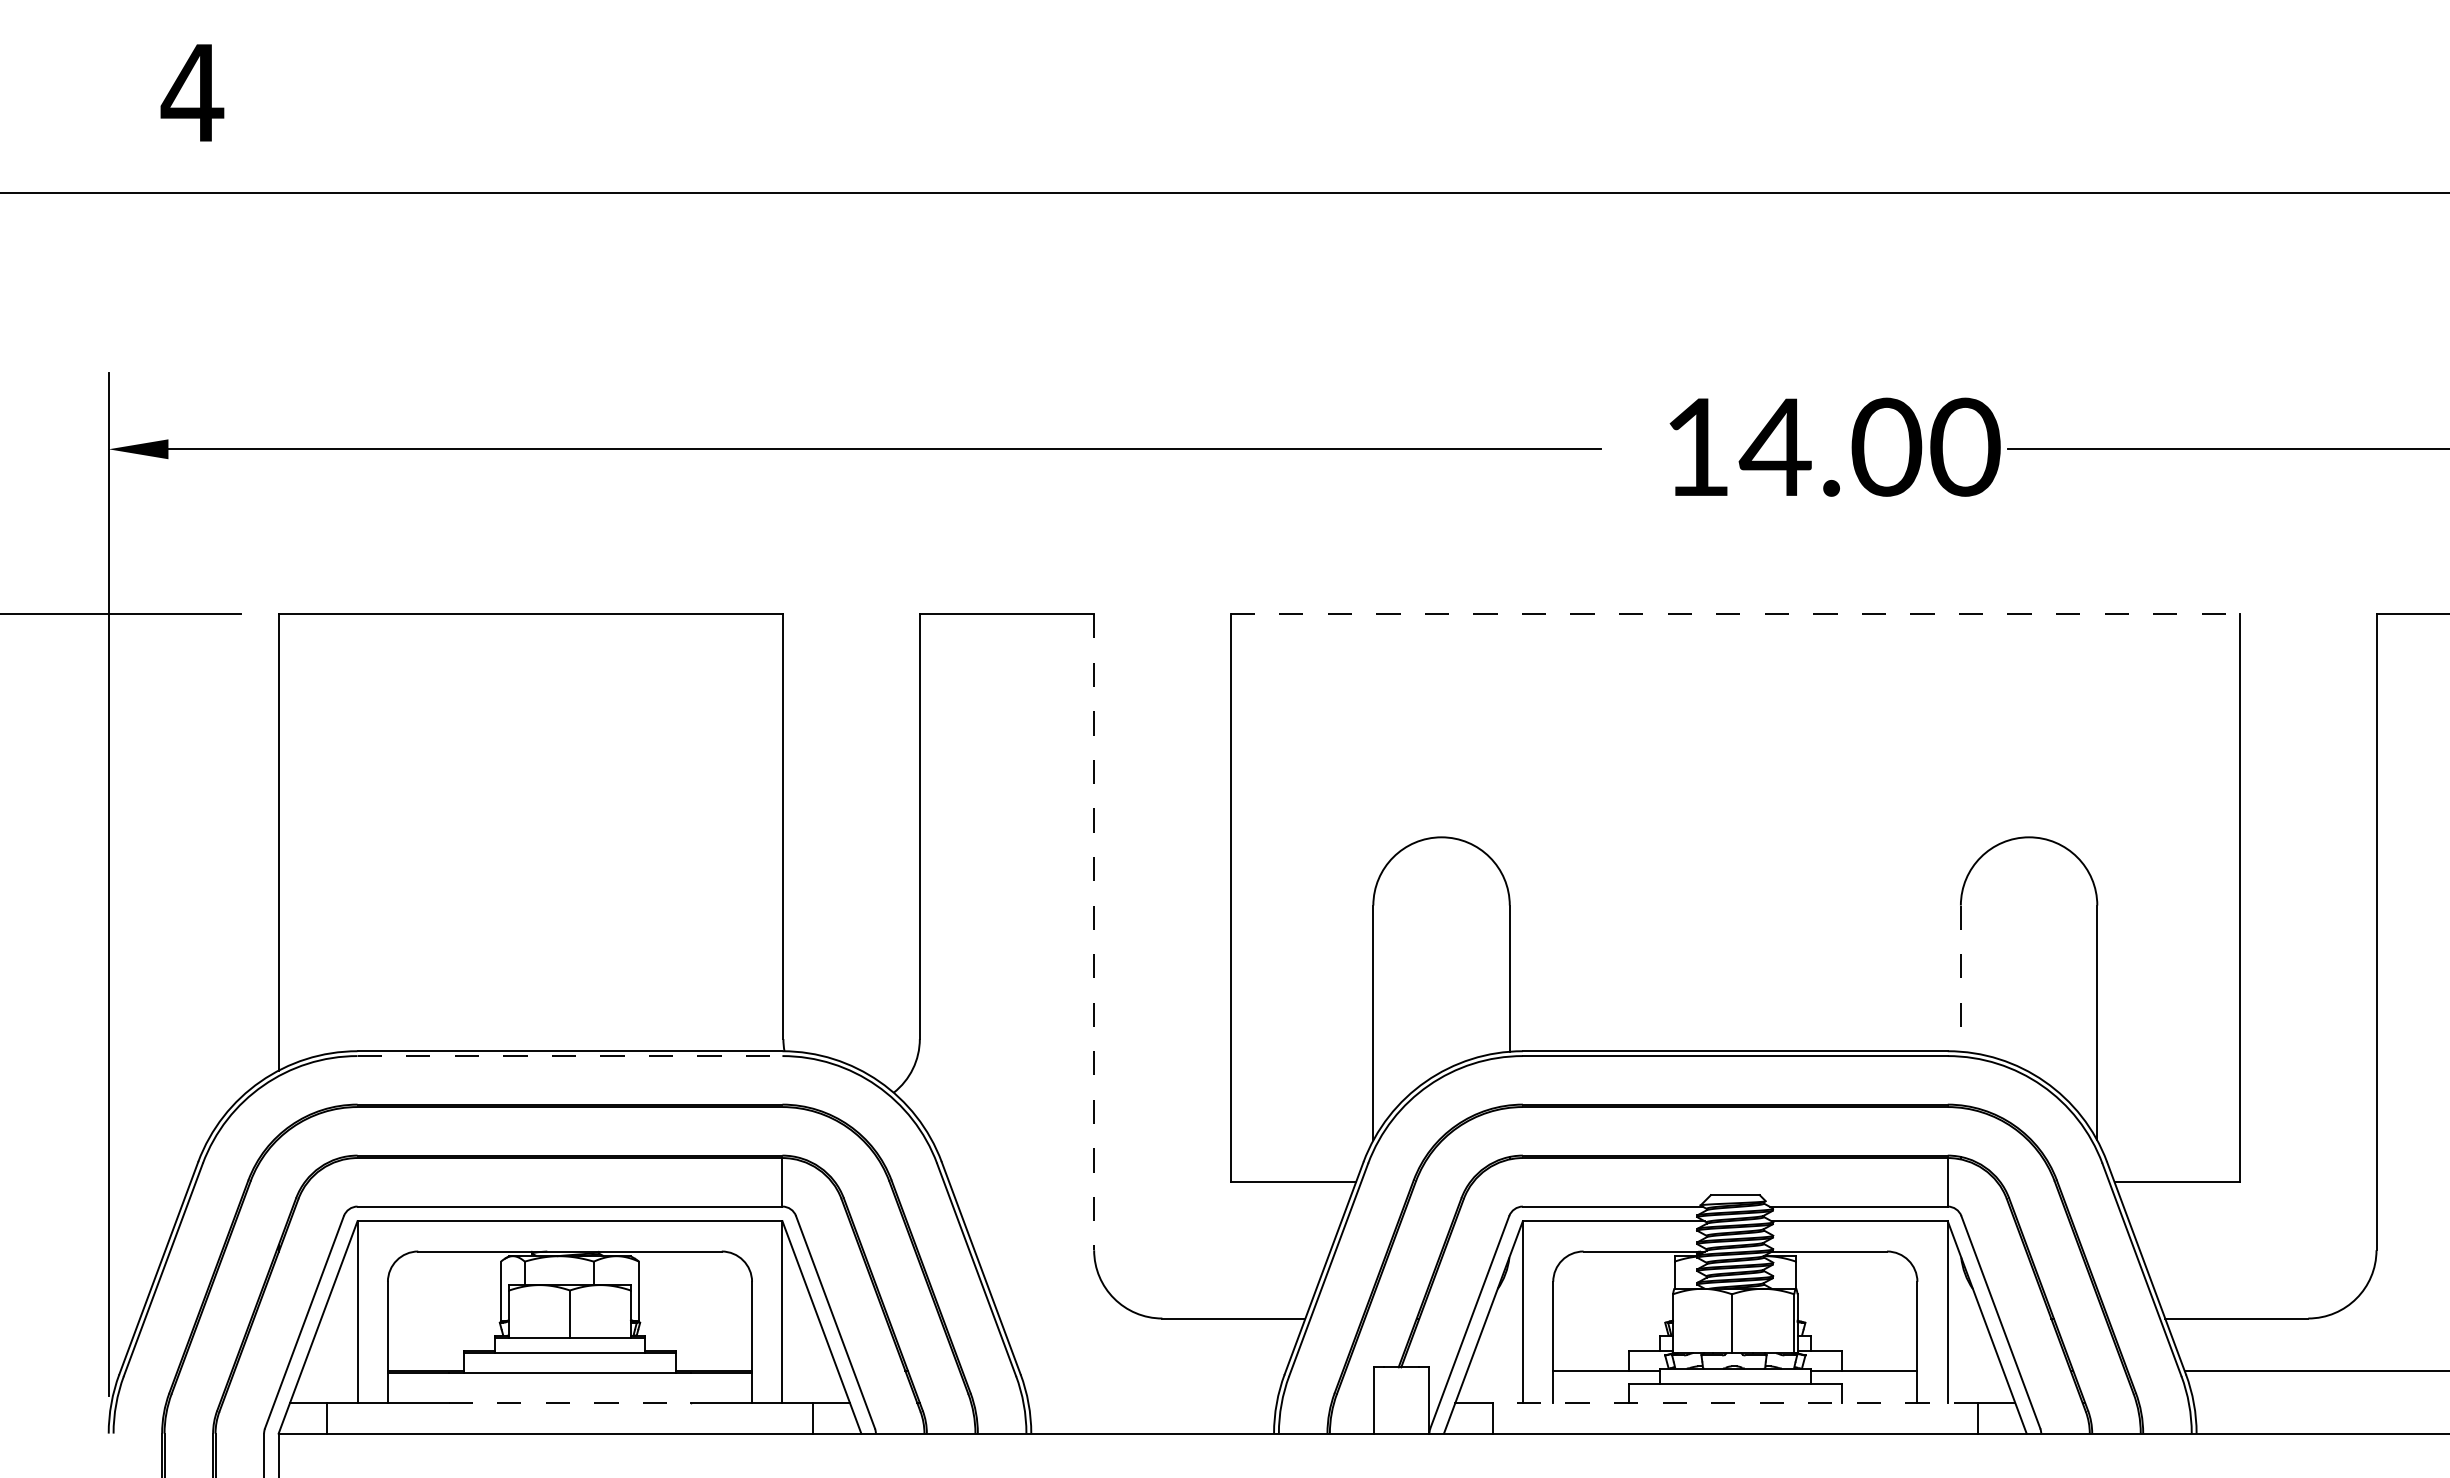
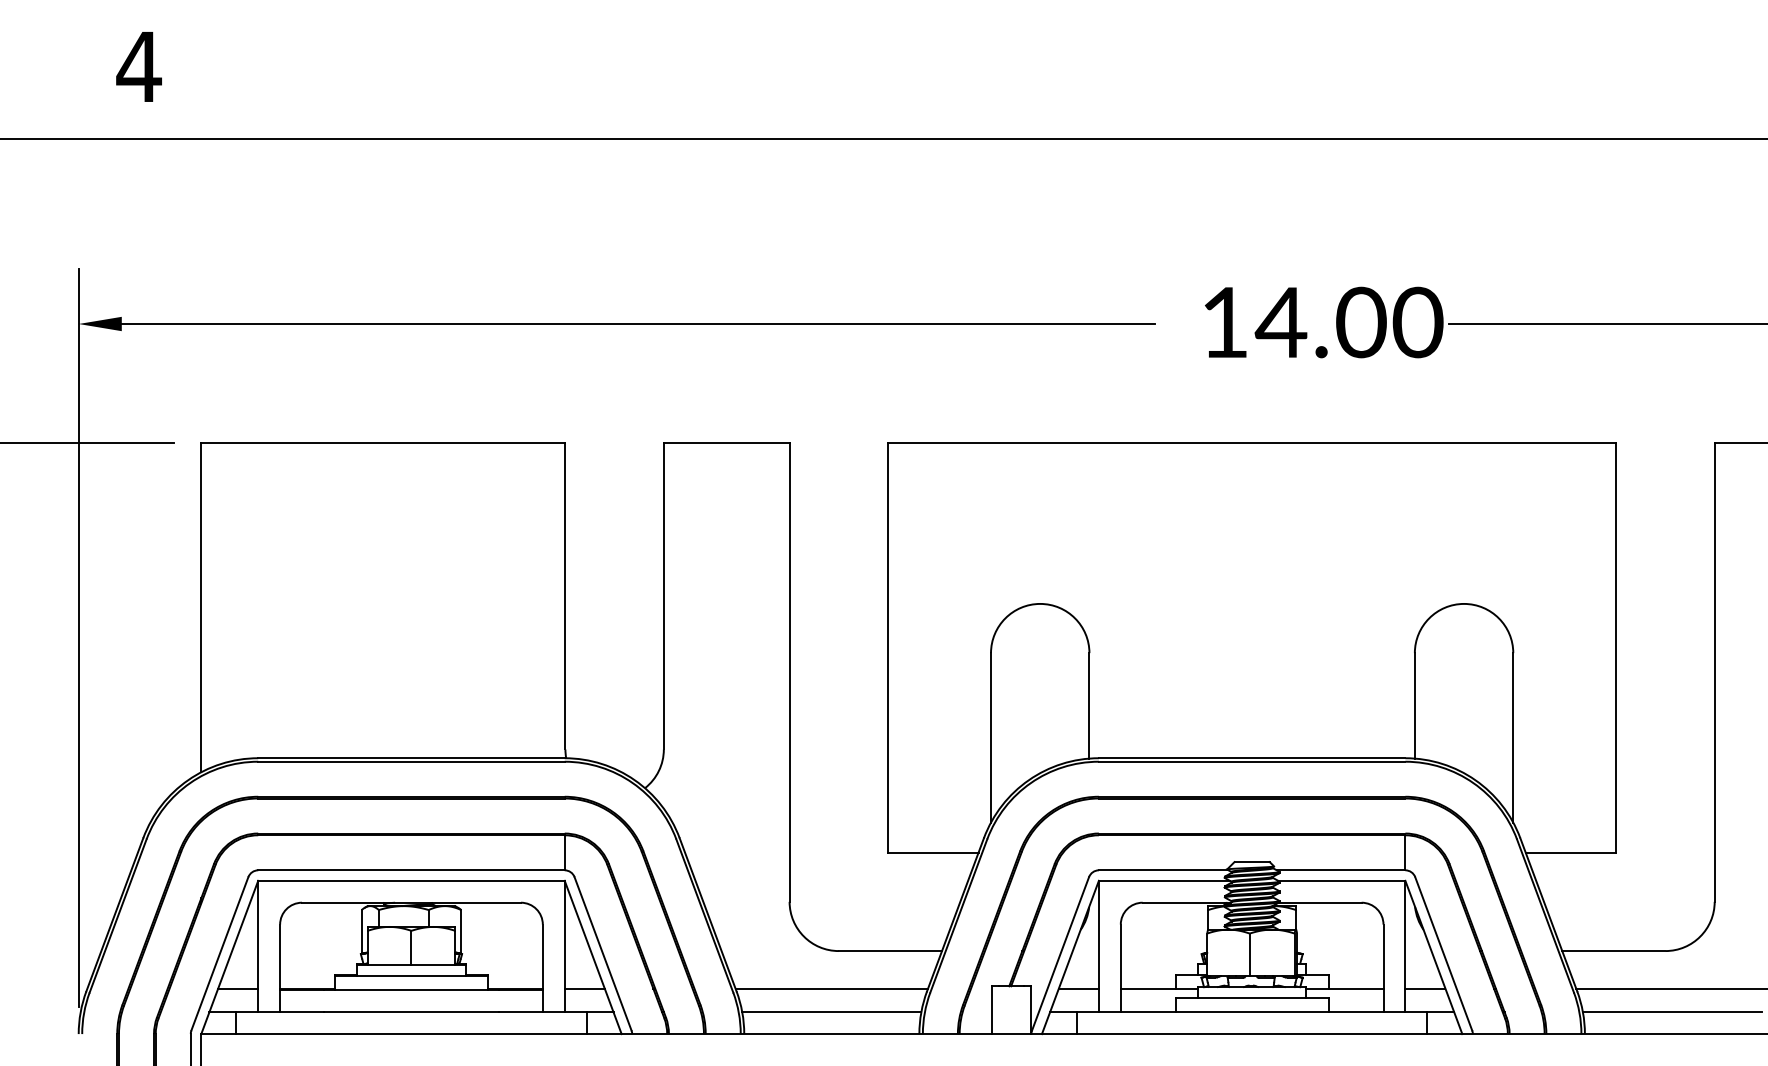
line: (1735, 614) -> (1252, 443), dashed -> solid
line: (1094, 932) -> (789, 672), dashed -> solid
line: (1960, 979) -> (1414, 706), dashed -> solid
line: (570, 1056) -> (411, 762), dashed -> solid
line: (329, 1370) -> (237, 988), added
line: (809, 1370) -> (584, 988), added
line: (1152, 1370) -> (831, 988), added
line: (1494, 1370) -> (1078, 988), added
line: (1975, 1370) -> (1425, 988), added
line: (570, 1403) -> (411, 1012), dashed -> solid
line: (1152, 1403) -> (831, 1012), added
line: (1735, 1403) -> (1252, 1012), dashed -> solid
line: (2317, 1403) -> (1672, 1012), added

